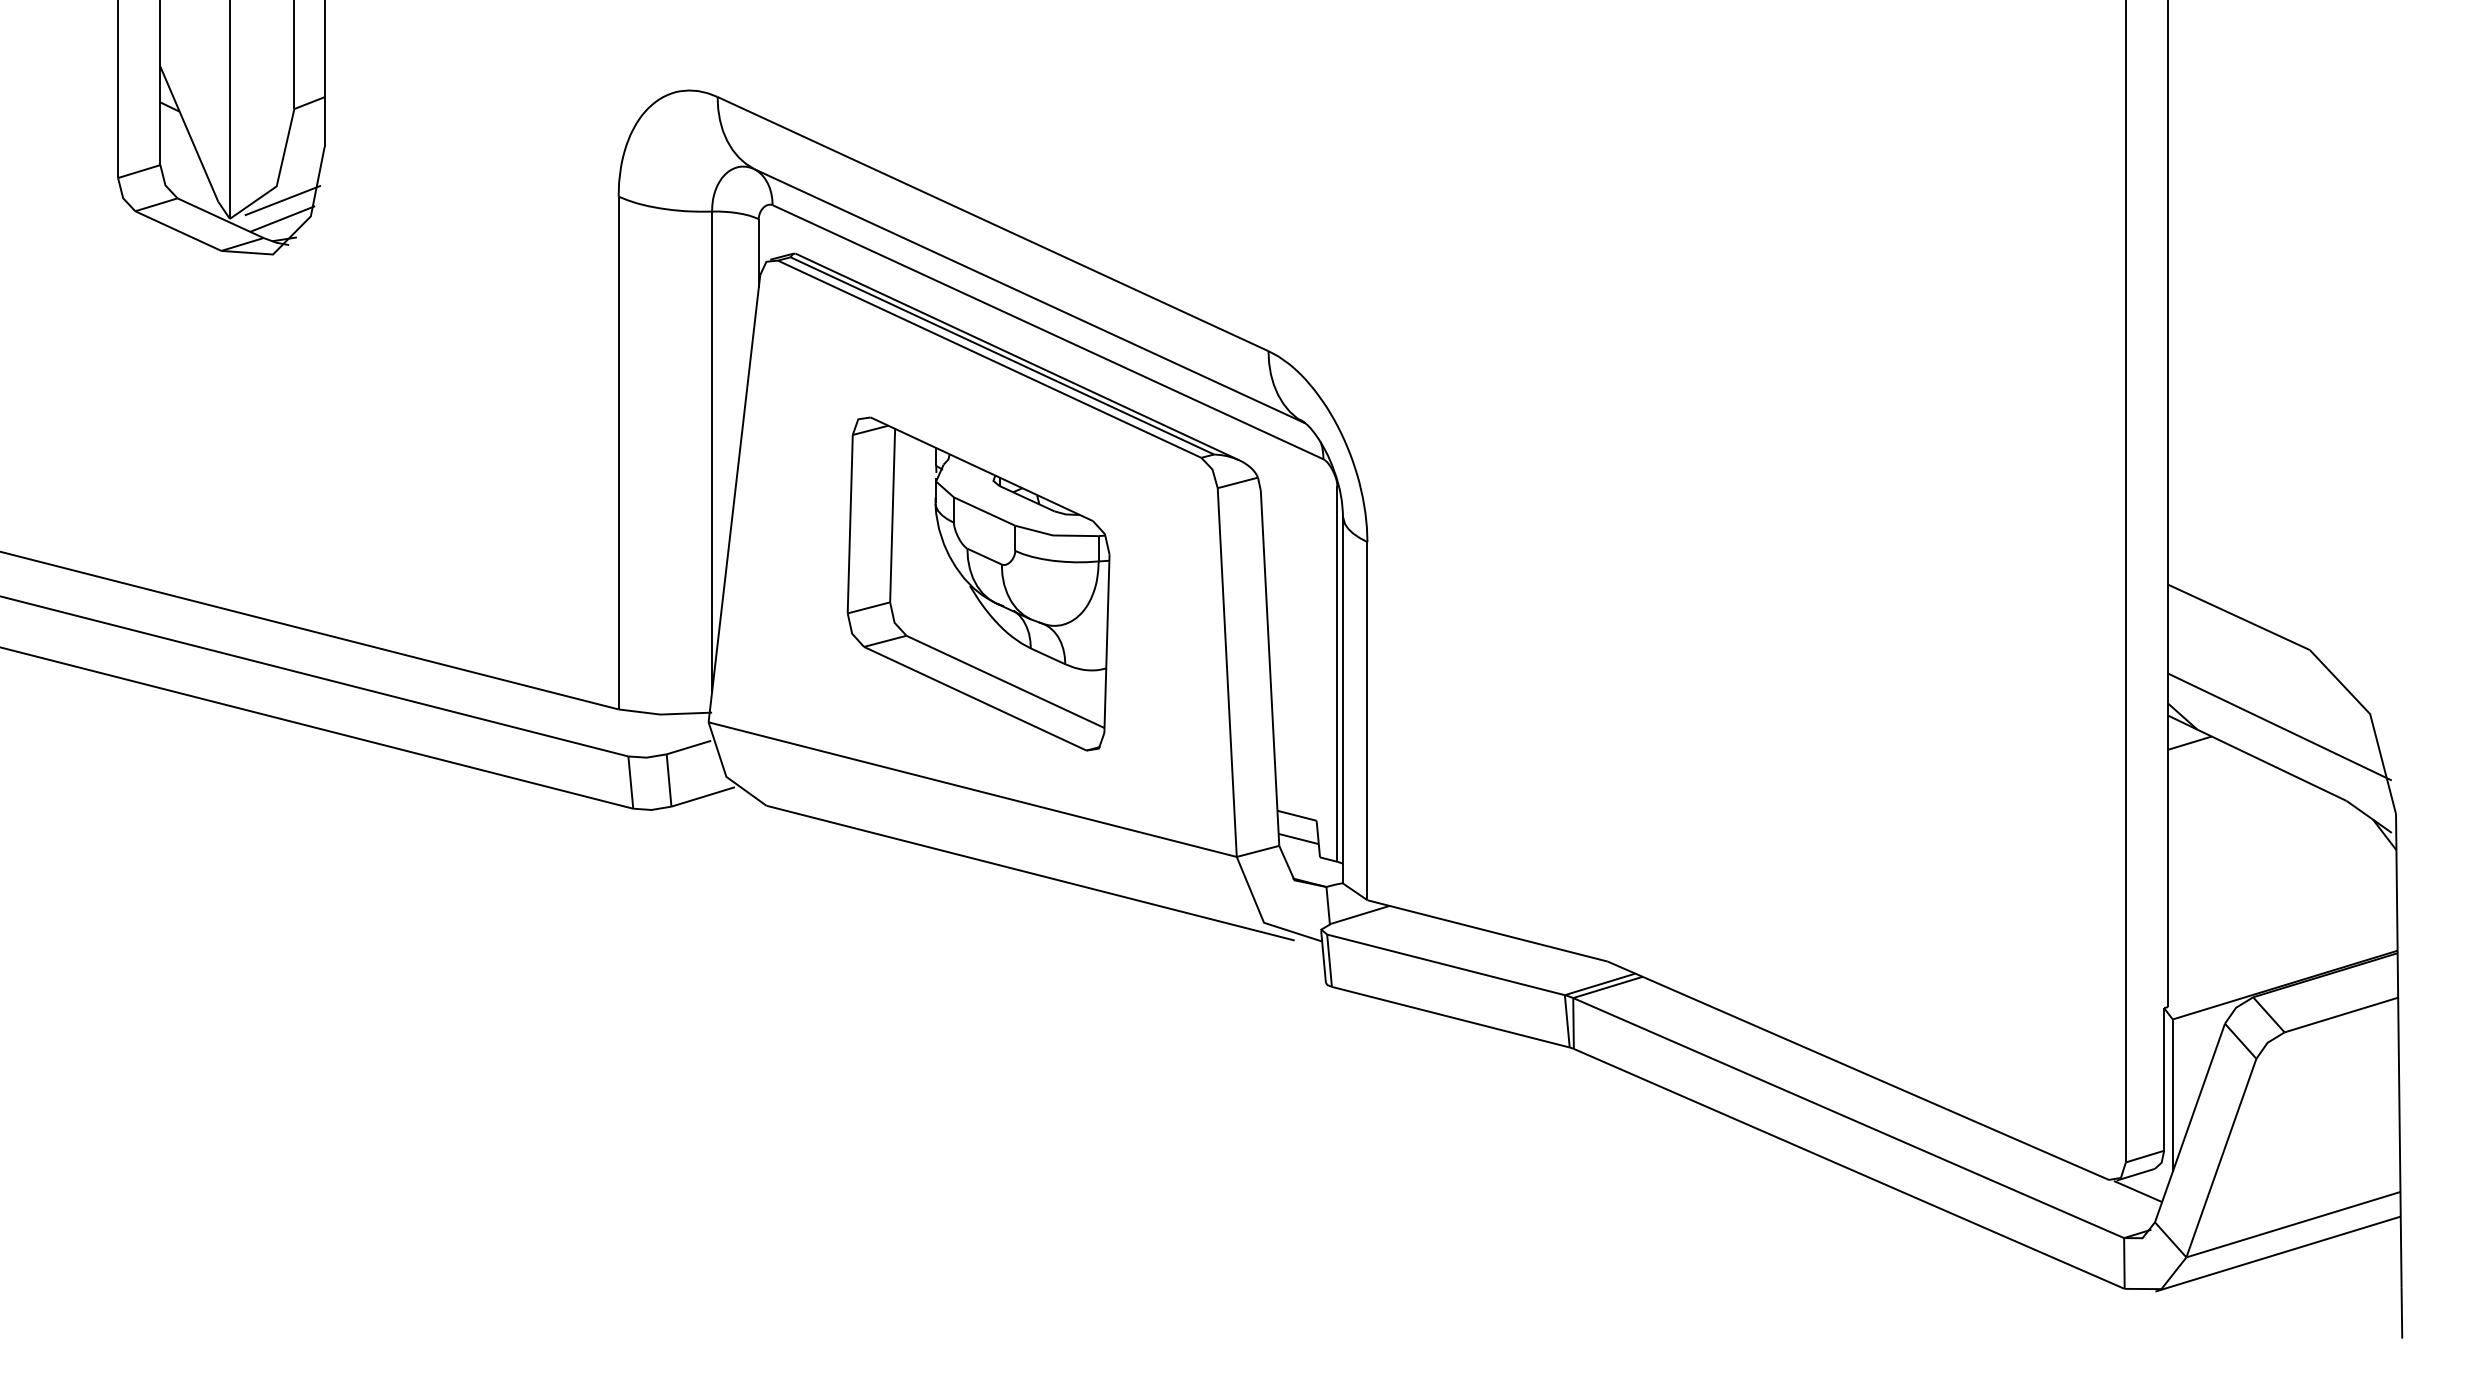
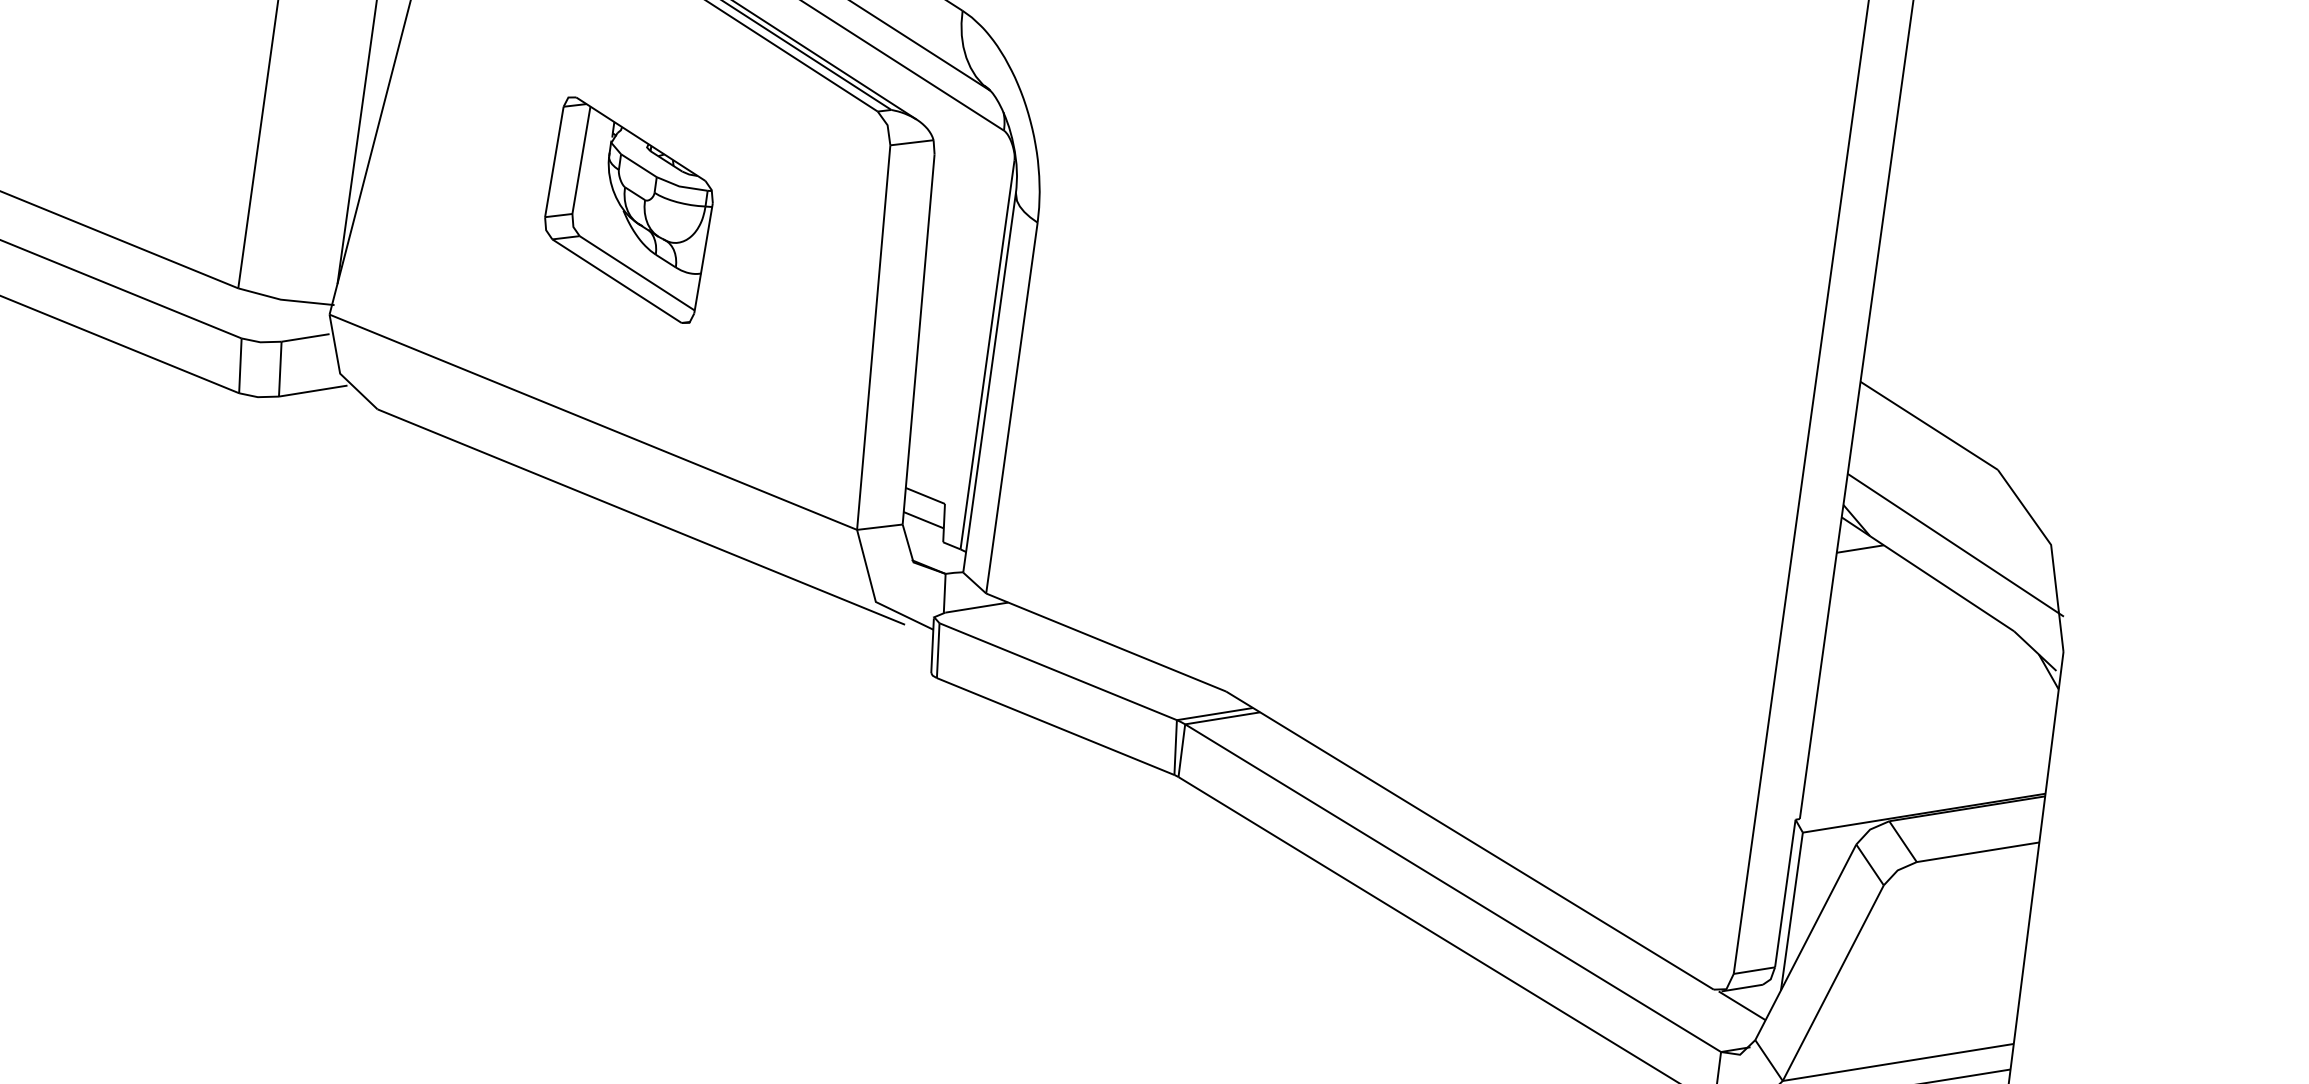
part: (978, 583) -> (628, 209), size x0.6

